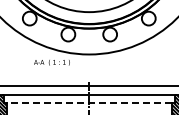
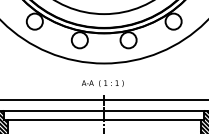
text: (51, 62) -> (102, 83), moved
line: (89, 103) -> (104, 120), dashed -> solid

